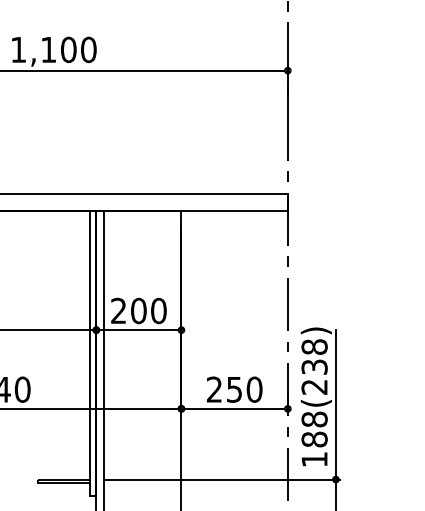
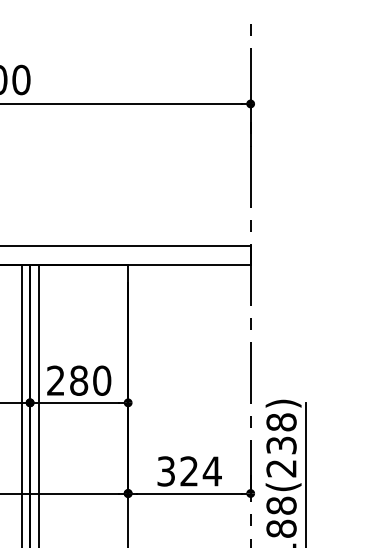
text: (138, 310) -> (78, 380), 200 -> 280
text: (234, 389) -> (189, 471), 250 -> 324

